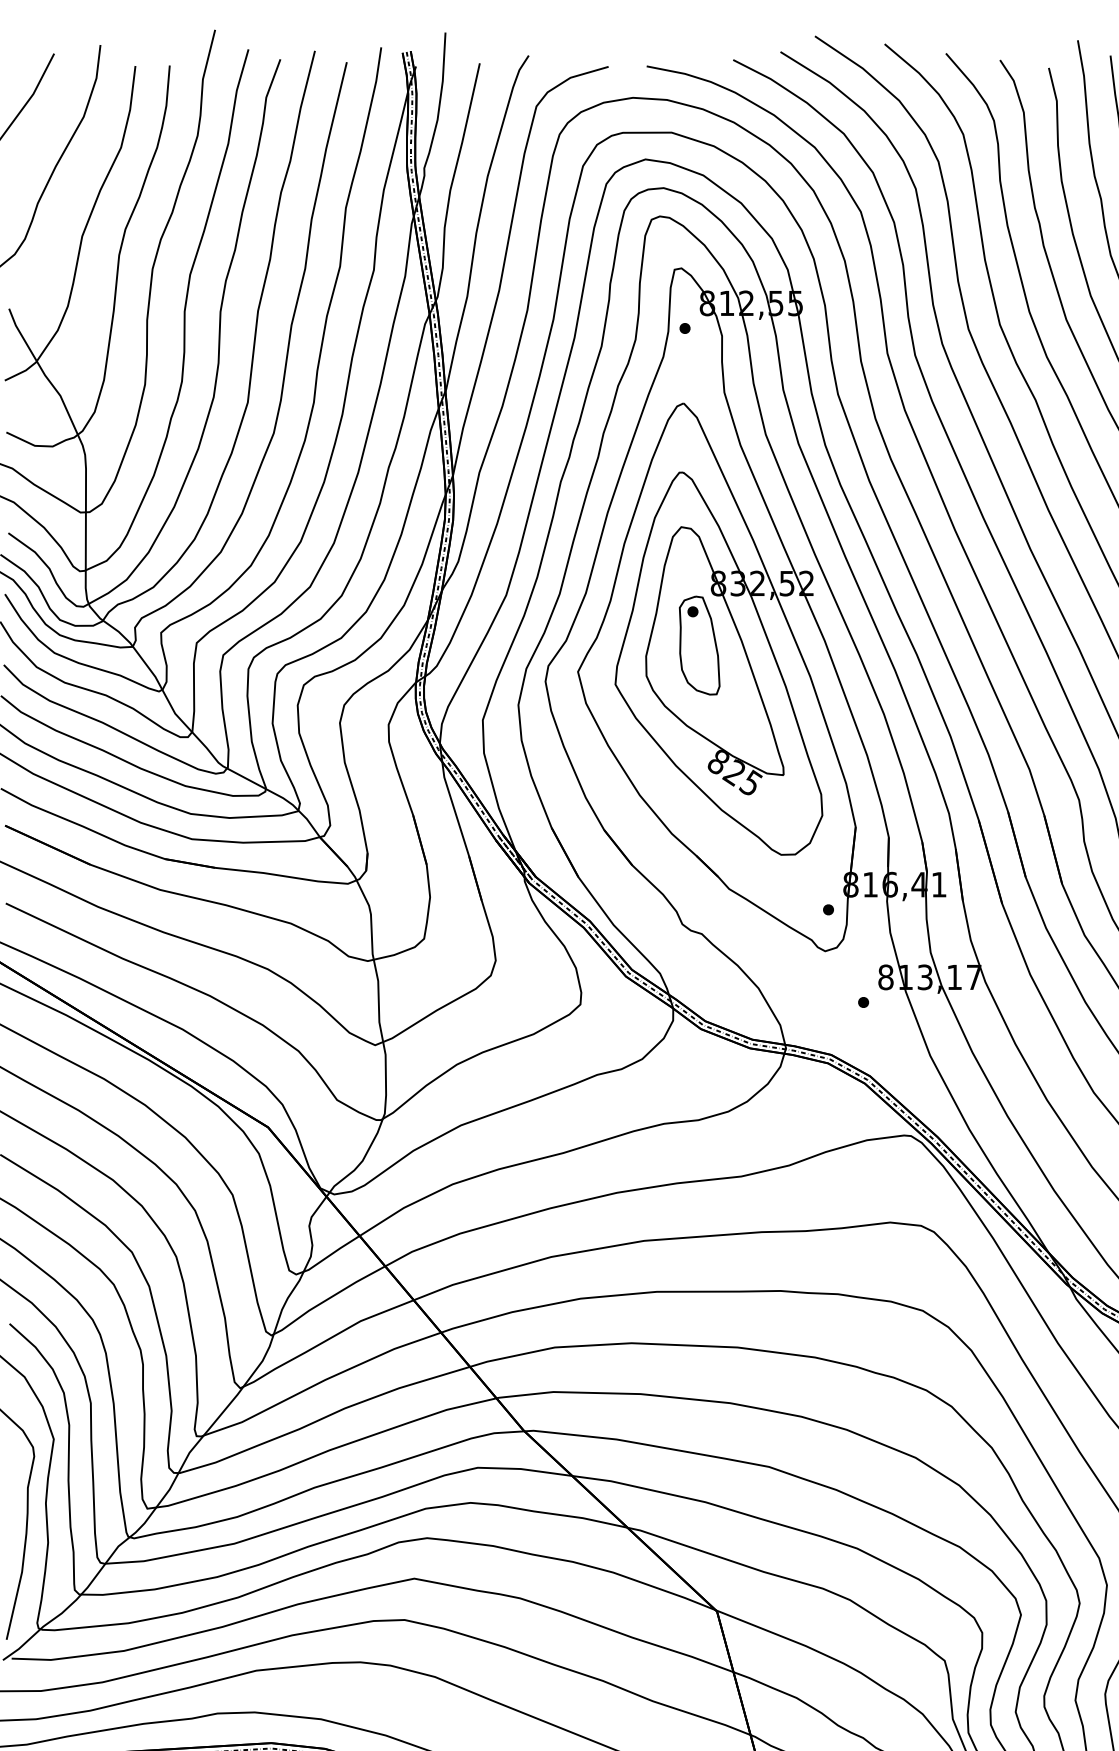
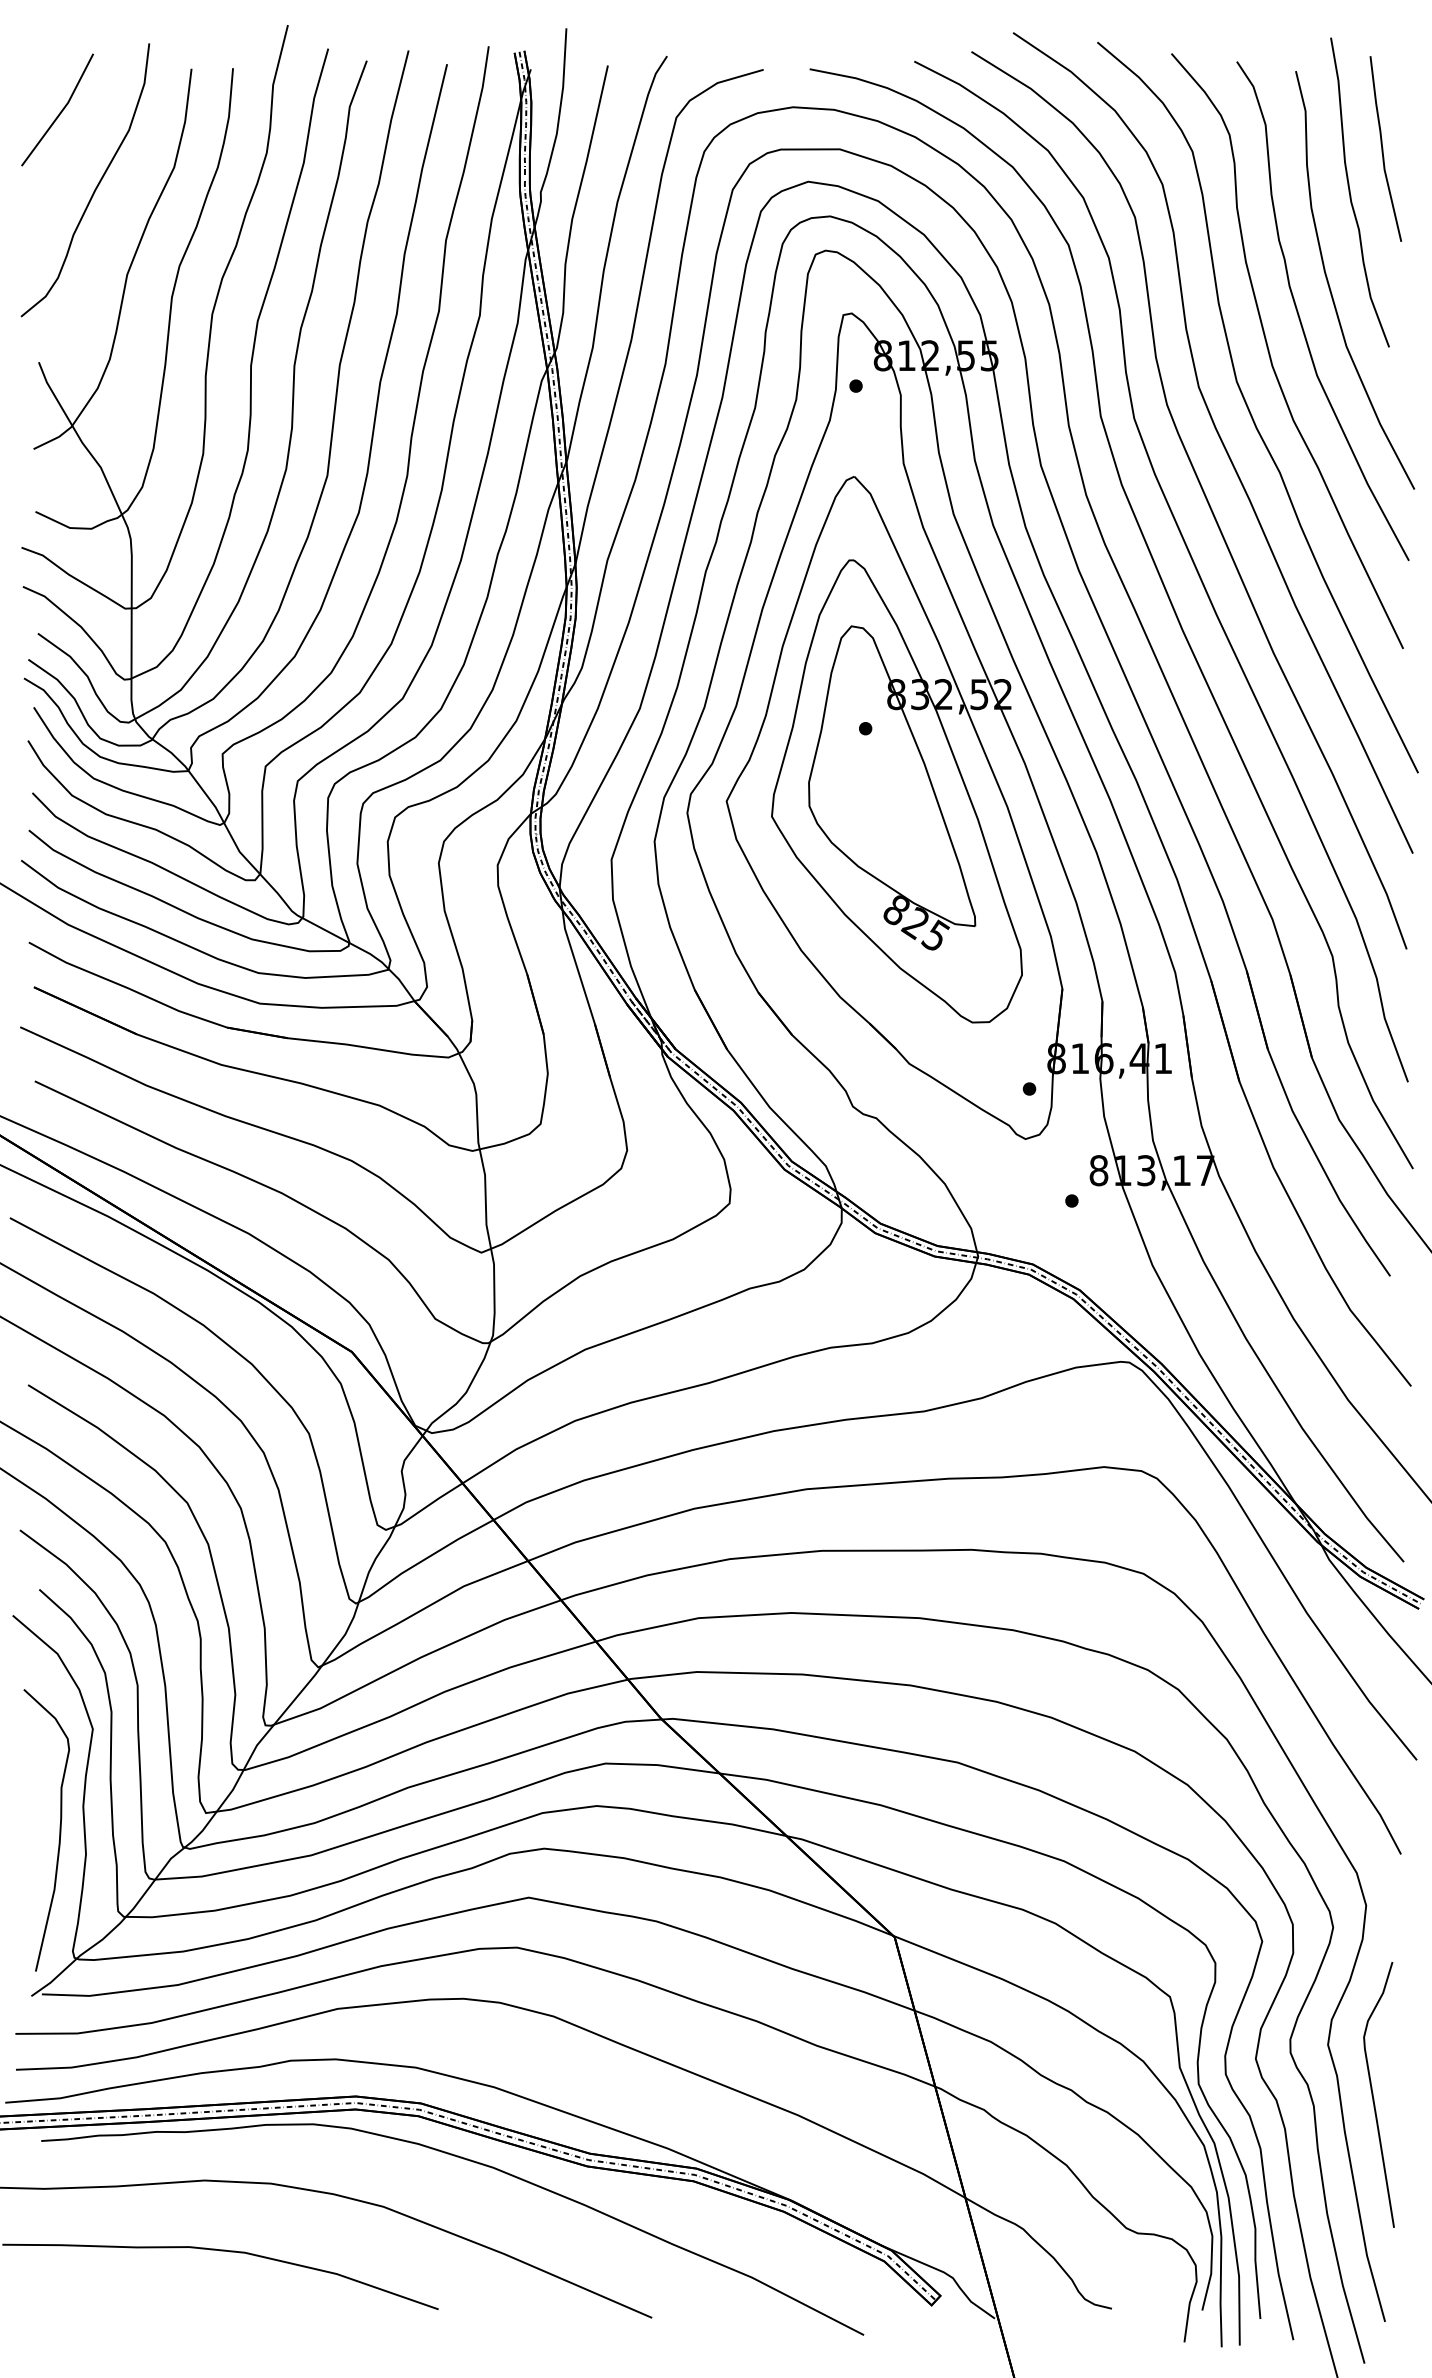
part: (699, 645) -> (873, 769), removed

